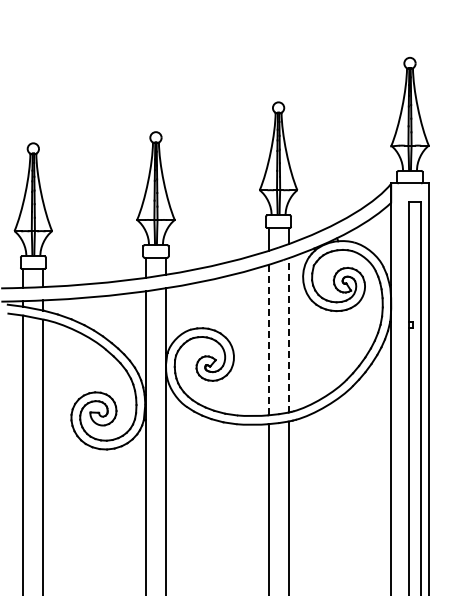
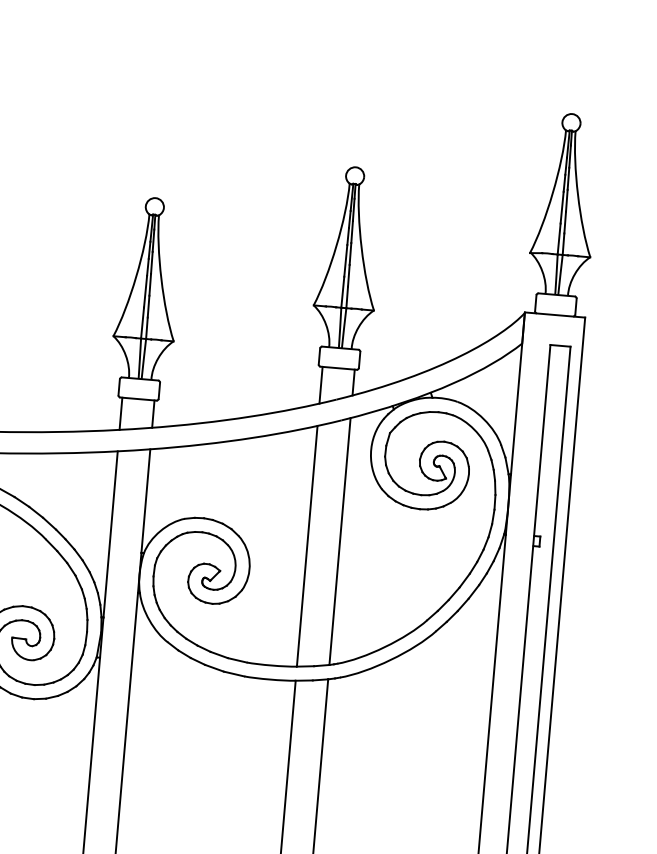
line: (288, 334) -> (339, 540), dashed -> solid
line: (268, 340) -> (307, 546), dashed -> solid

